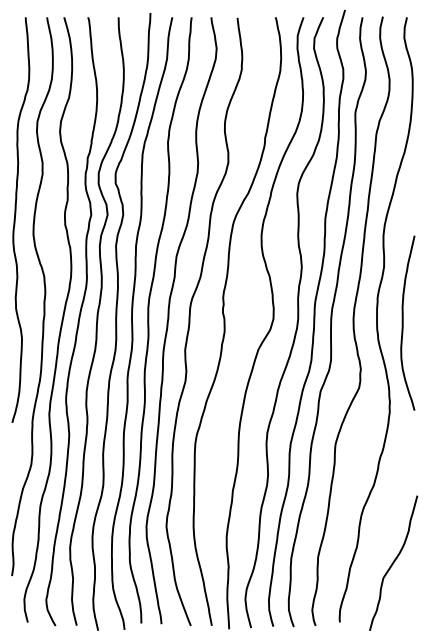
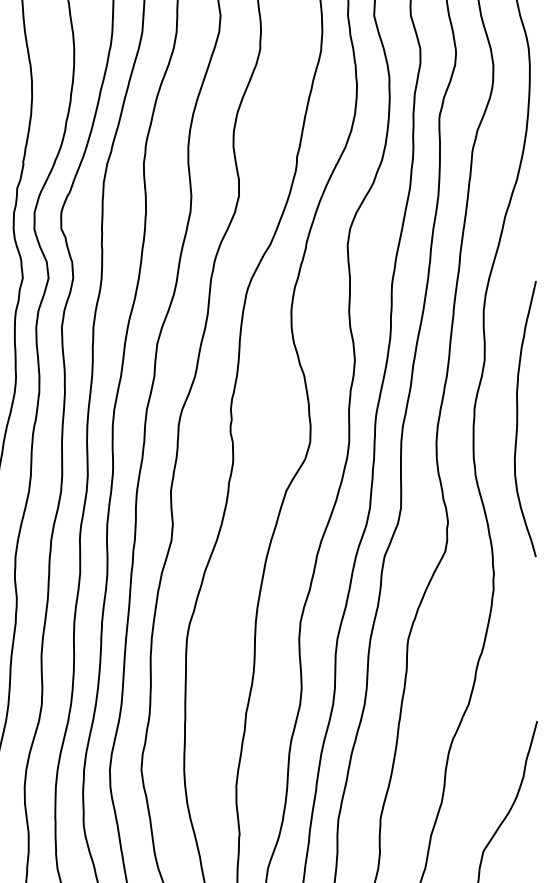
curve: (403, 322) -> (518, 417), moved

